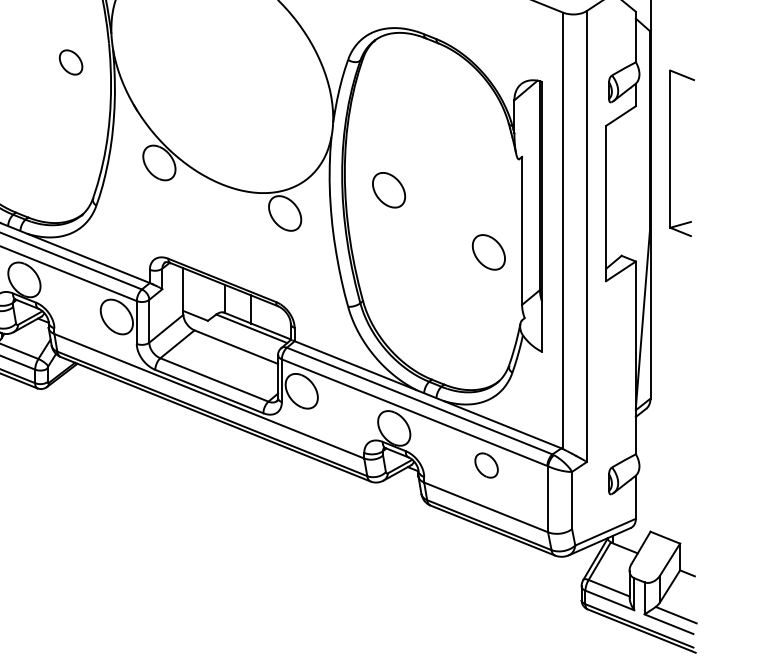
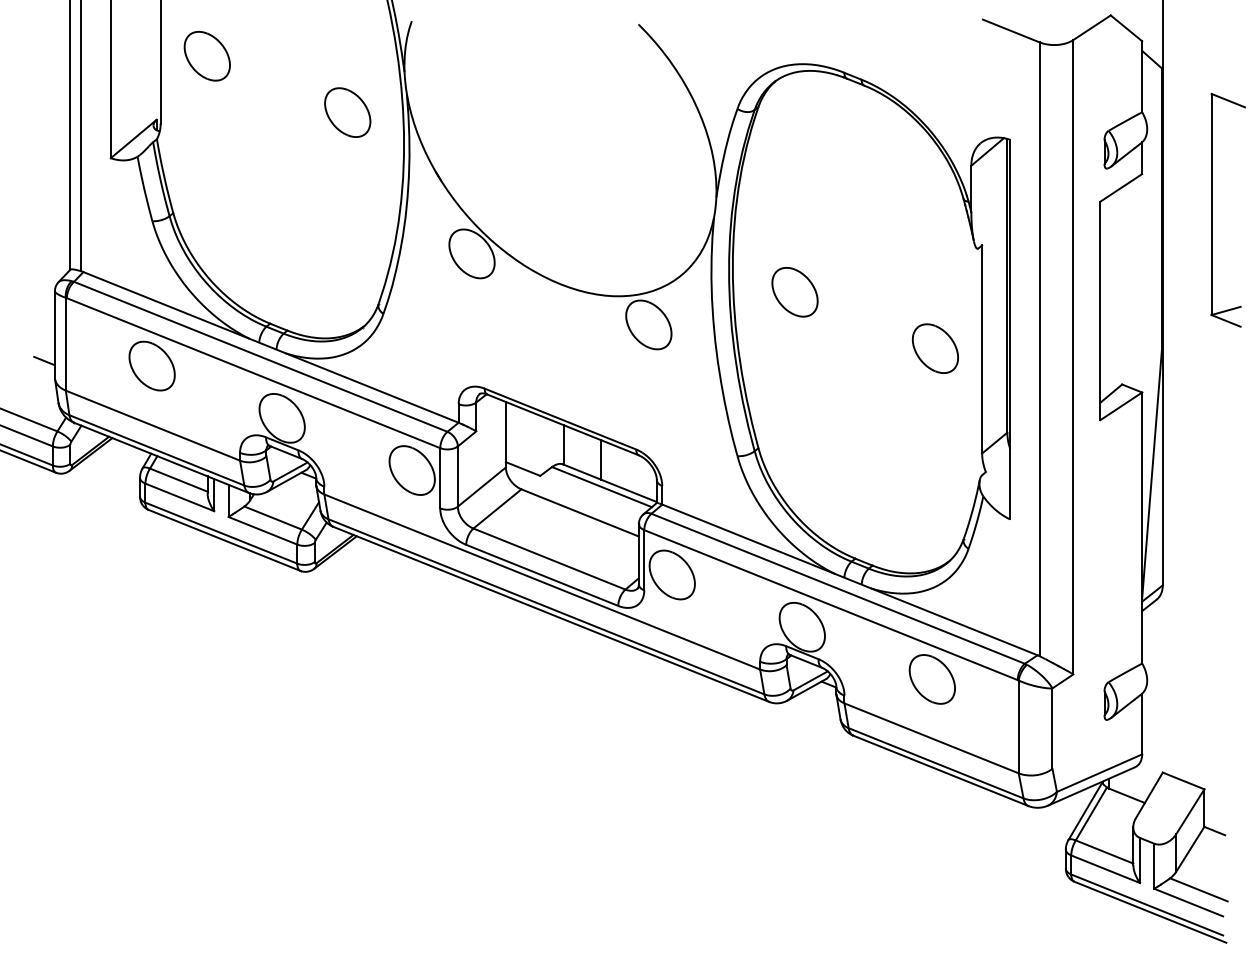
part: (70, 62) -> (347, 112), size x1.43
part: (670, 152) -> (1212, 209), moved
part: (488, 252) -> (935, 348), moved
part: (486, 465) -> (931, 679), size x1.43

